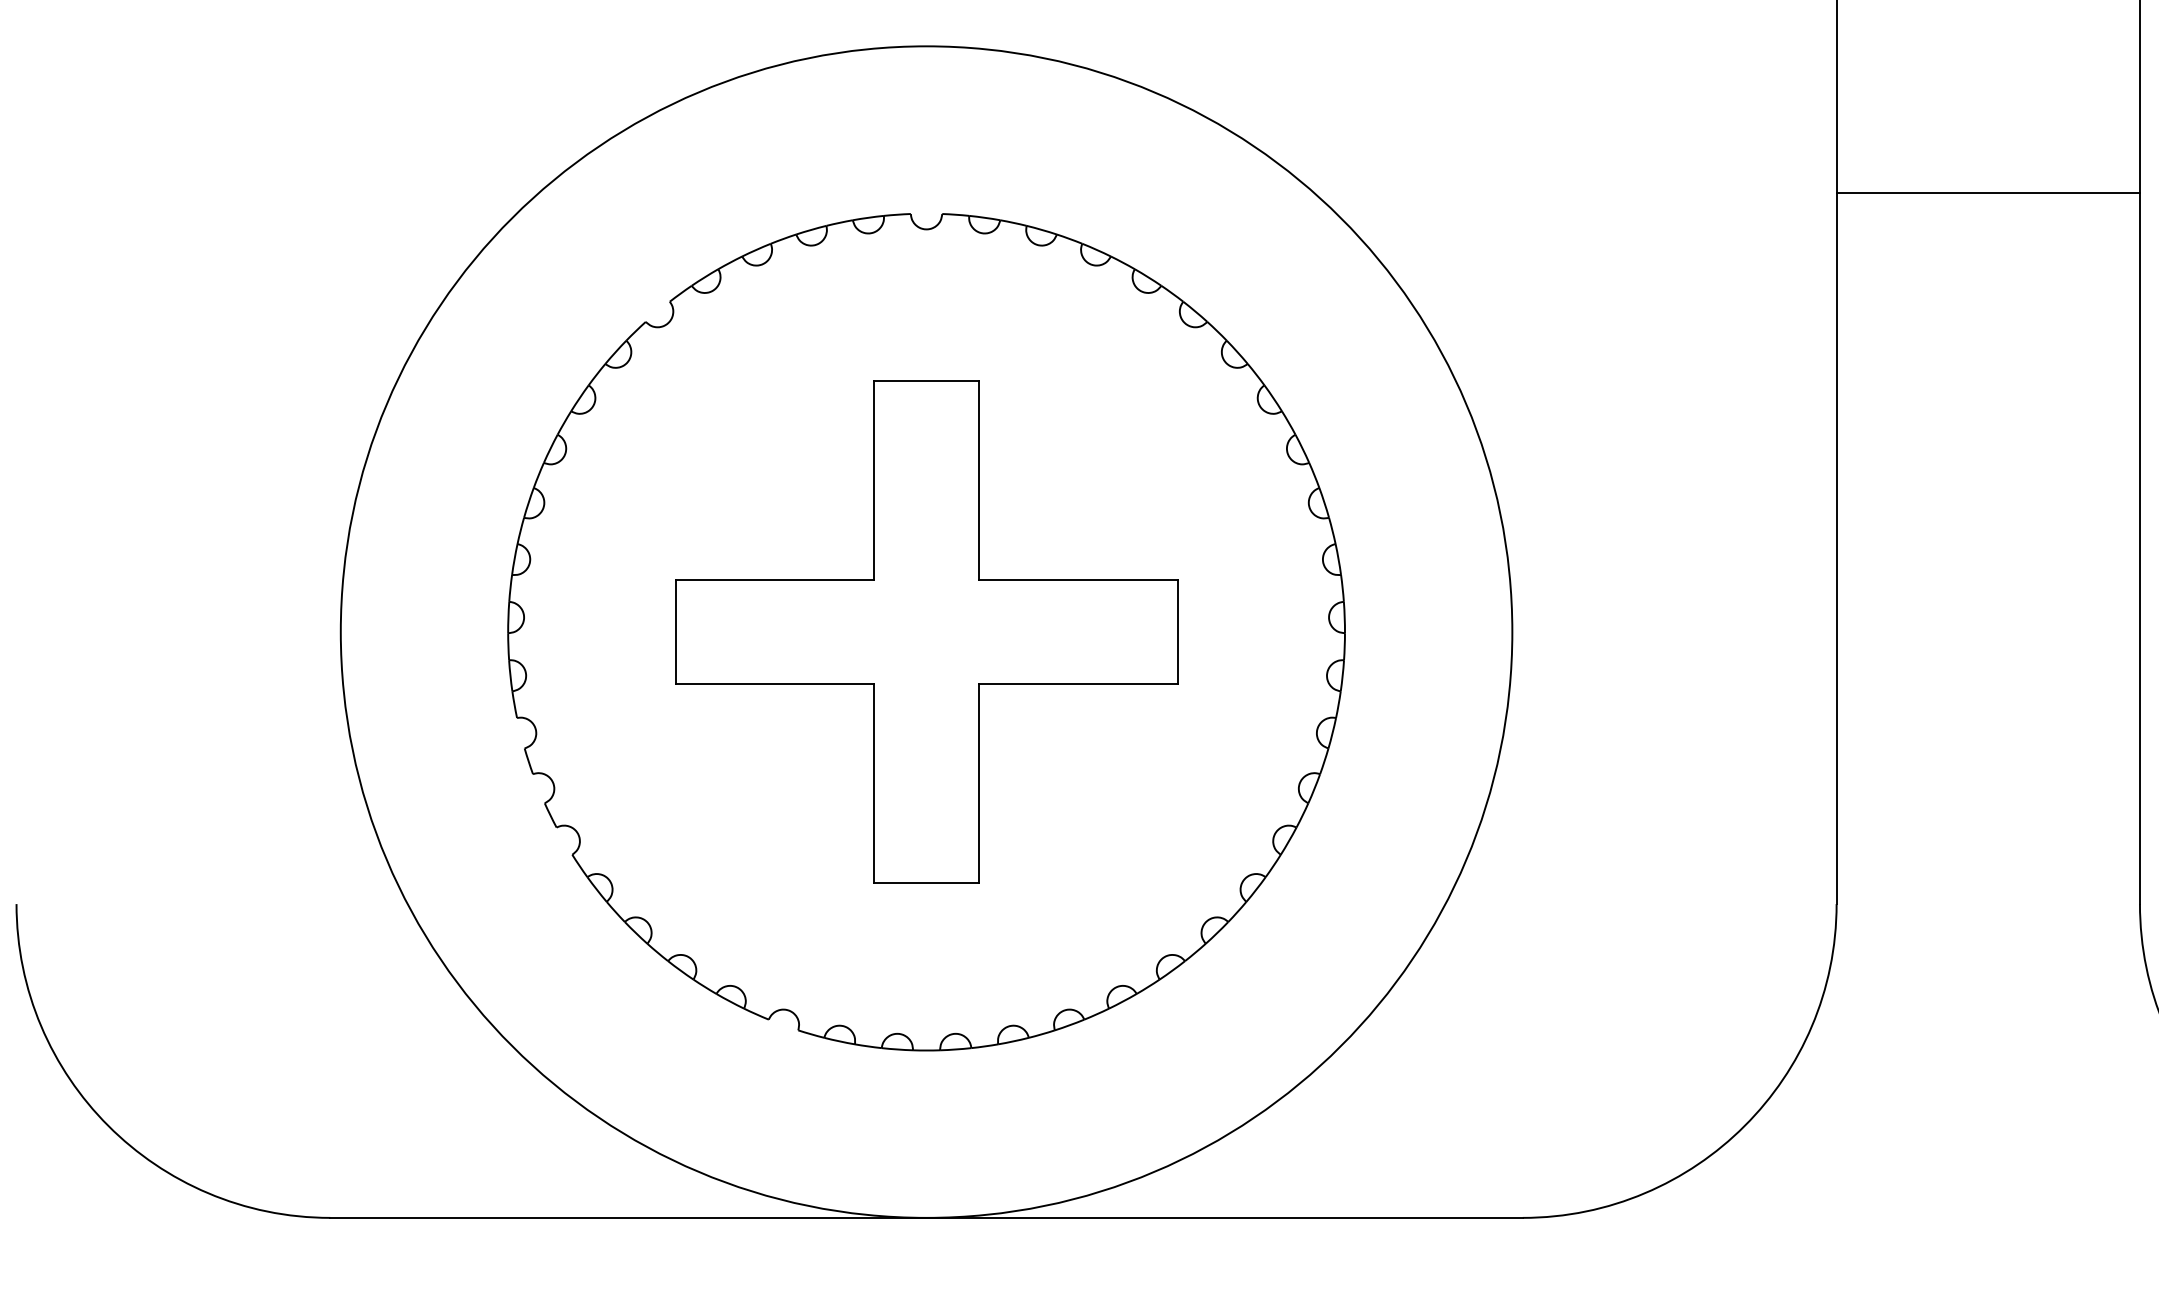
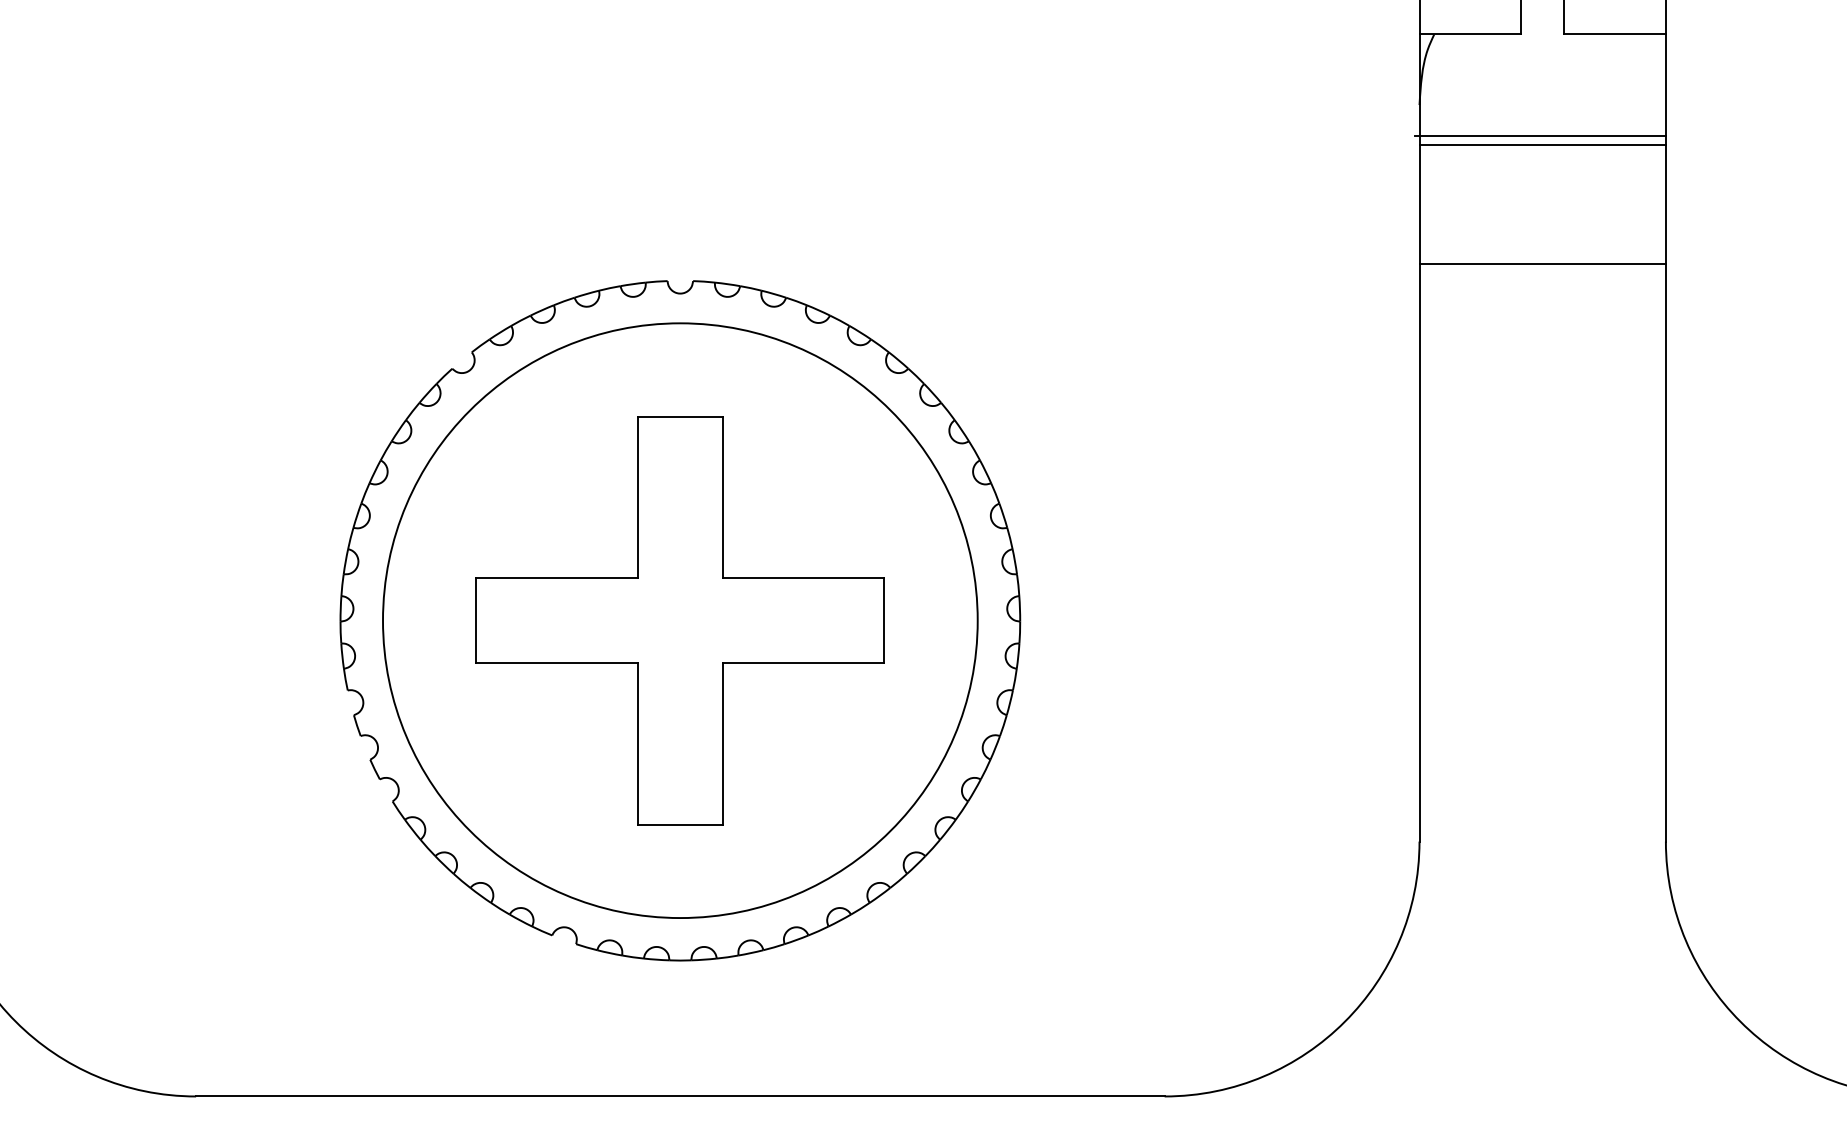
line: (1984, 35) -> (1539, 136), added
line: (1988, 45) -> (1542, 144), added
circle: (926, 631) -> (680, 620), size x0.62

